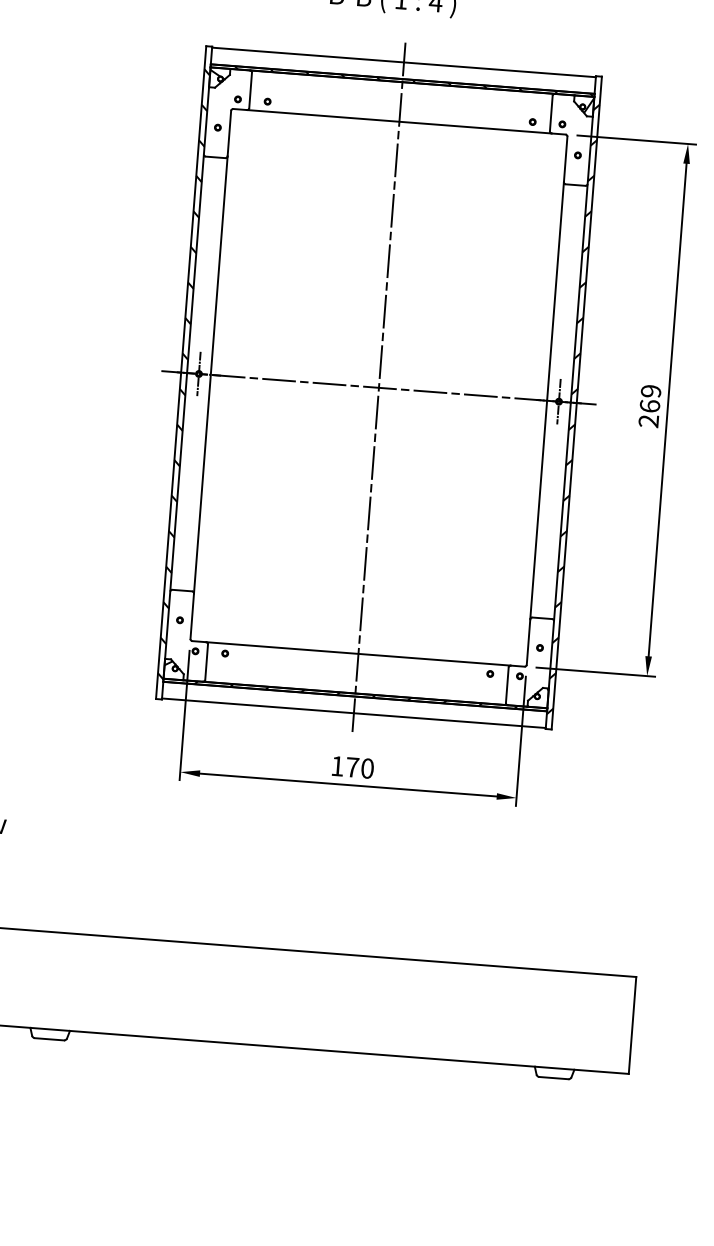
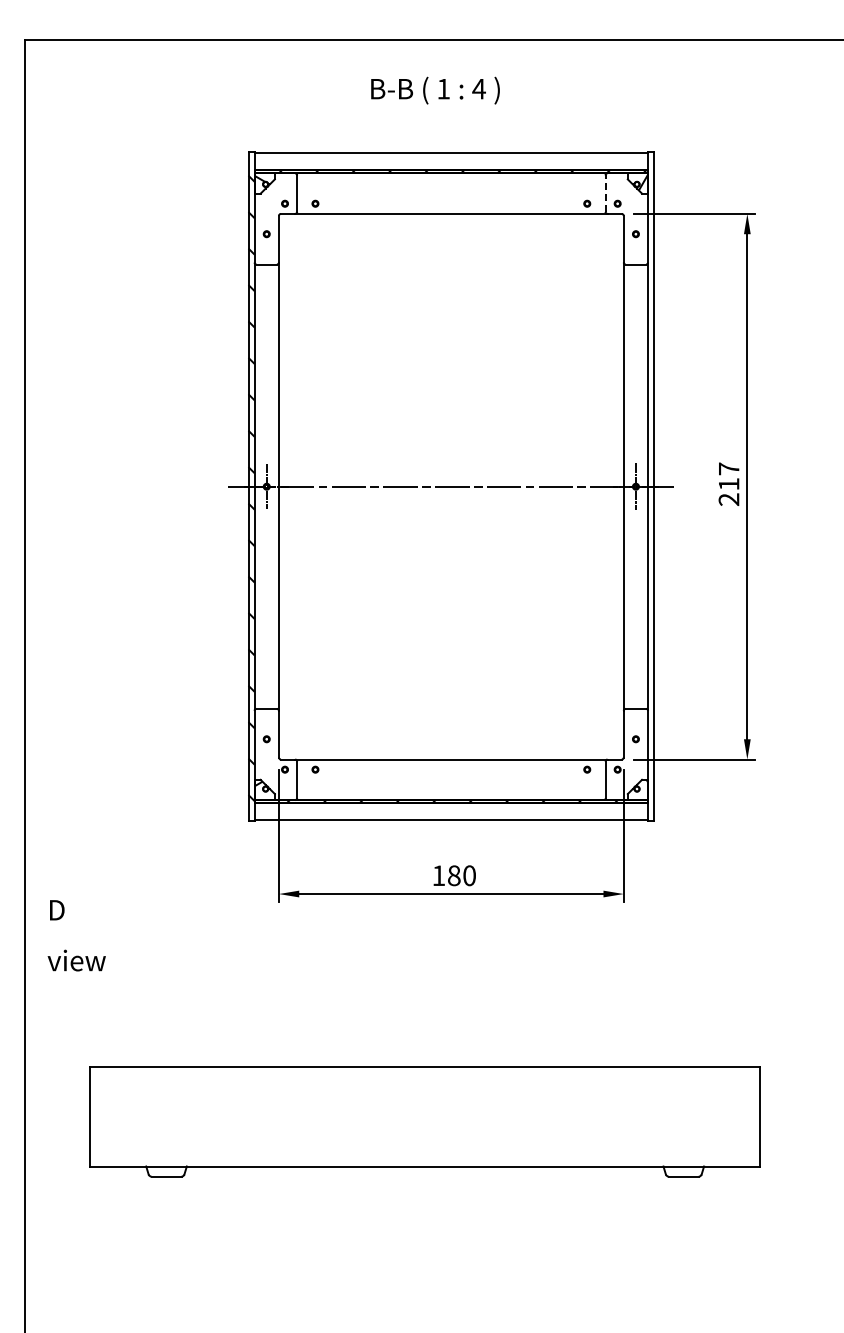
line: (551, 113) -> (605, 193), solid -> dashed
line: (379, 387) -> (451, 486), removed
text: (650, 398) -> (728, 476), 269 -> 217
hatch: (573, 409) -> (651, 493), removed
text: (352, 767) -> (454, 875), 170 -> 180

